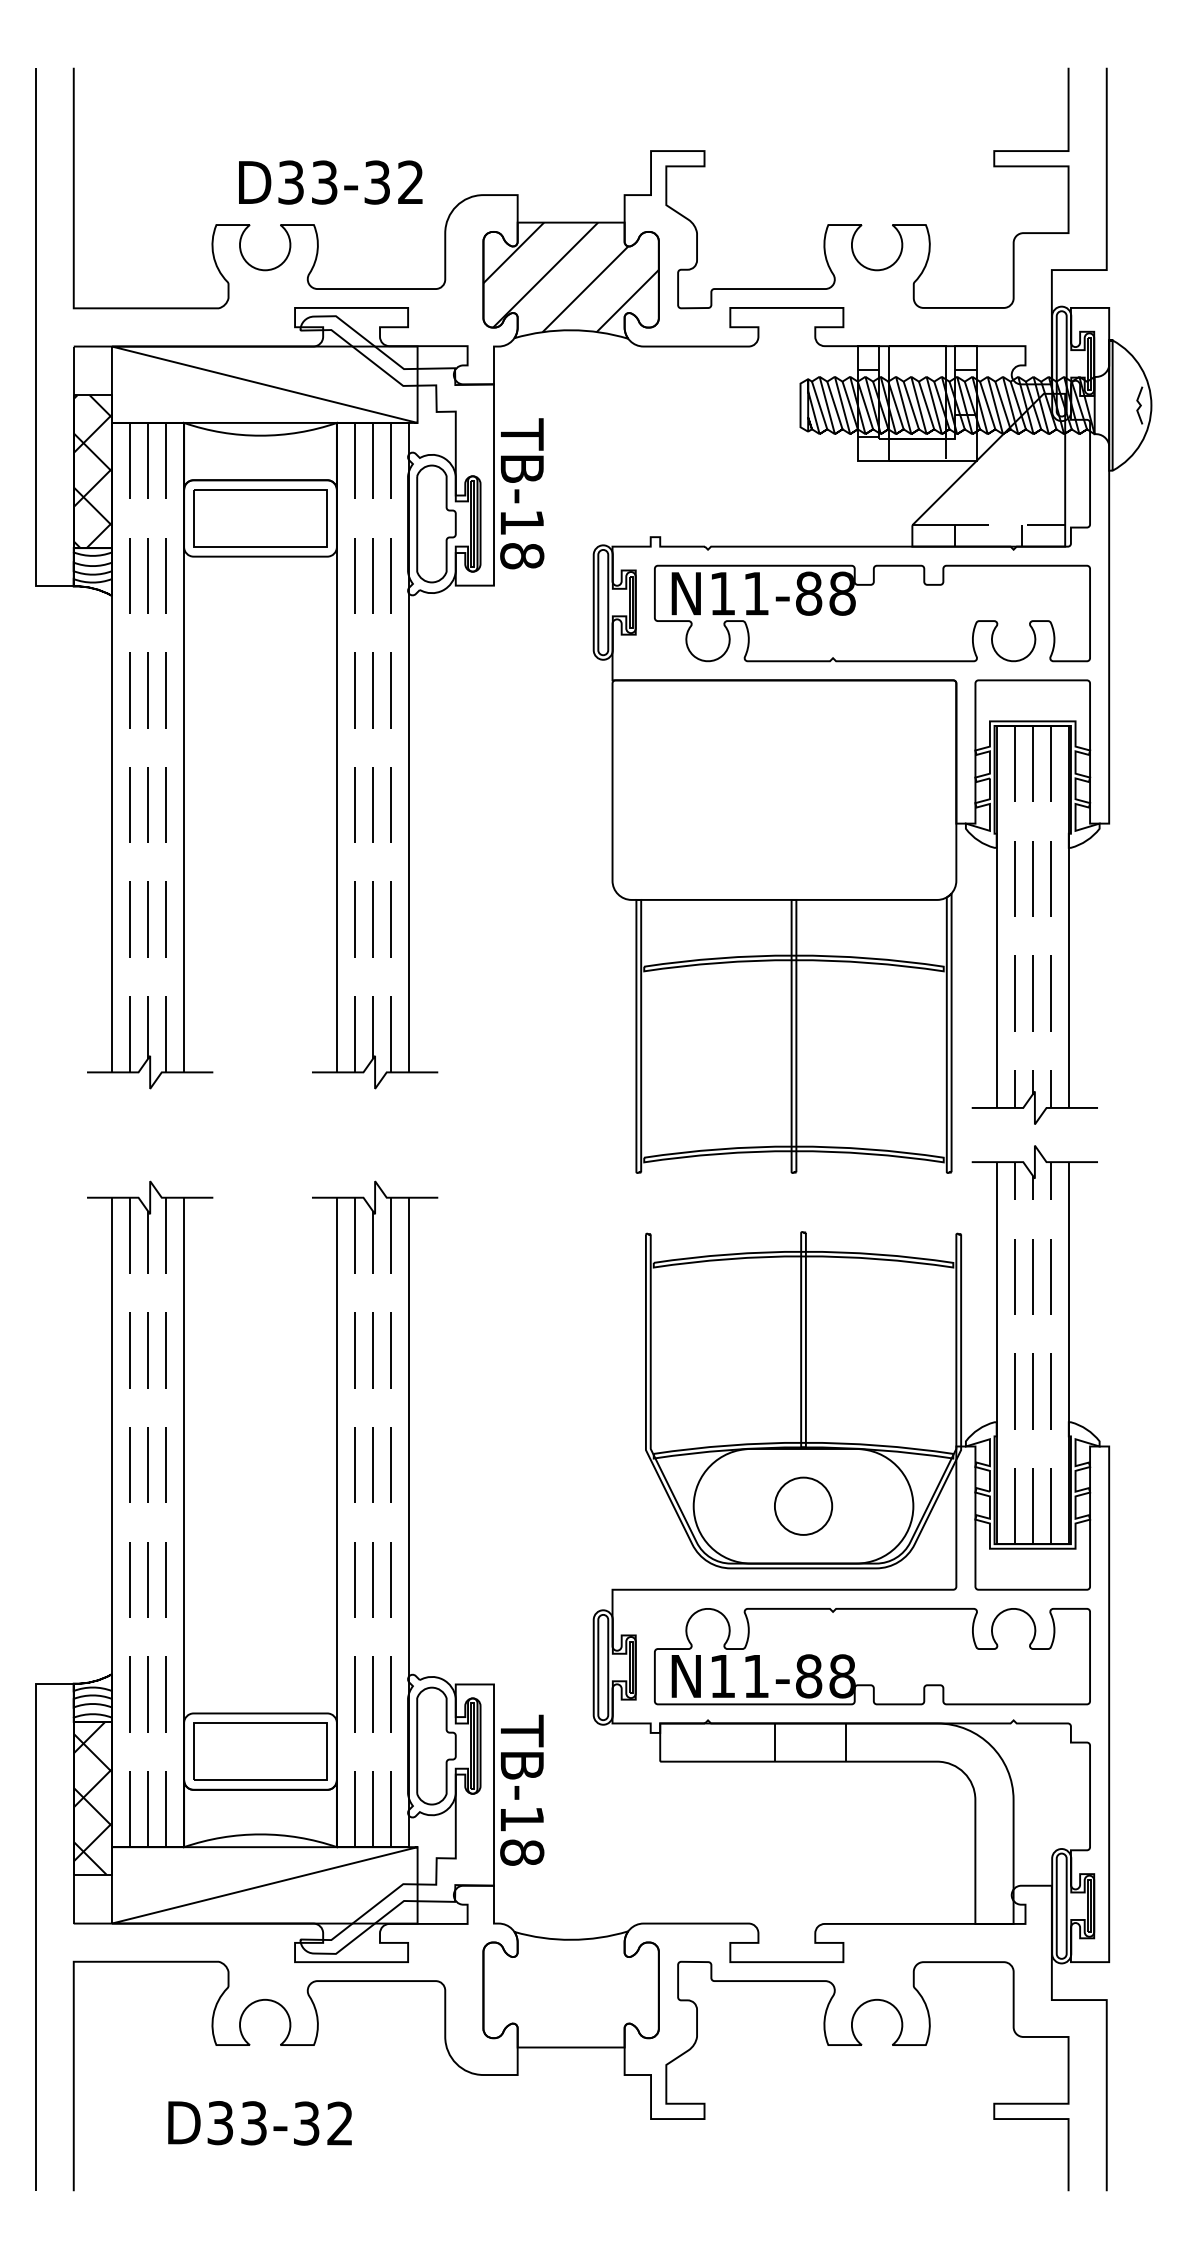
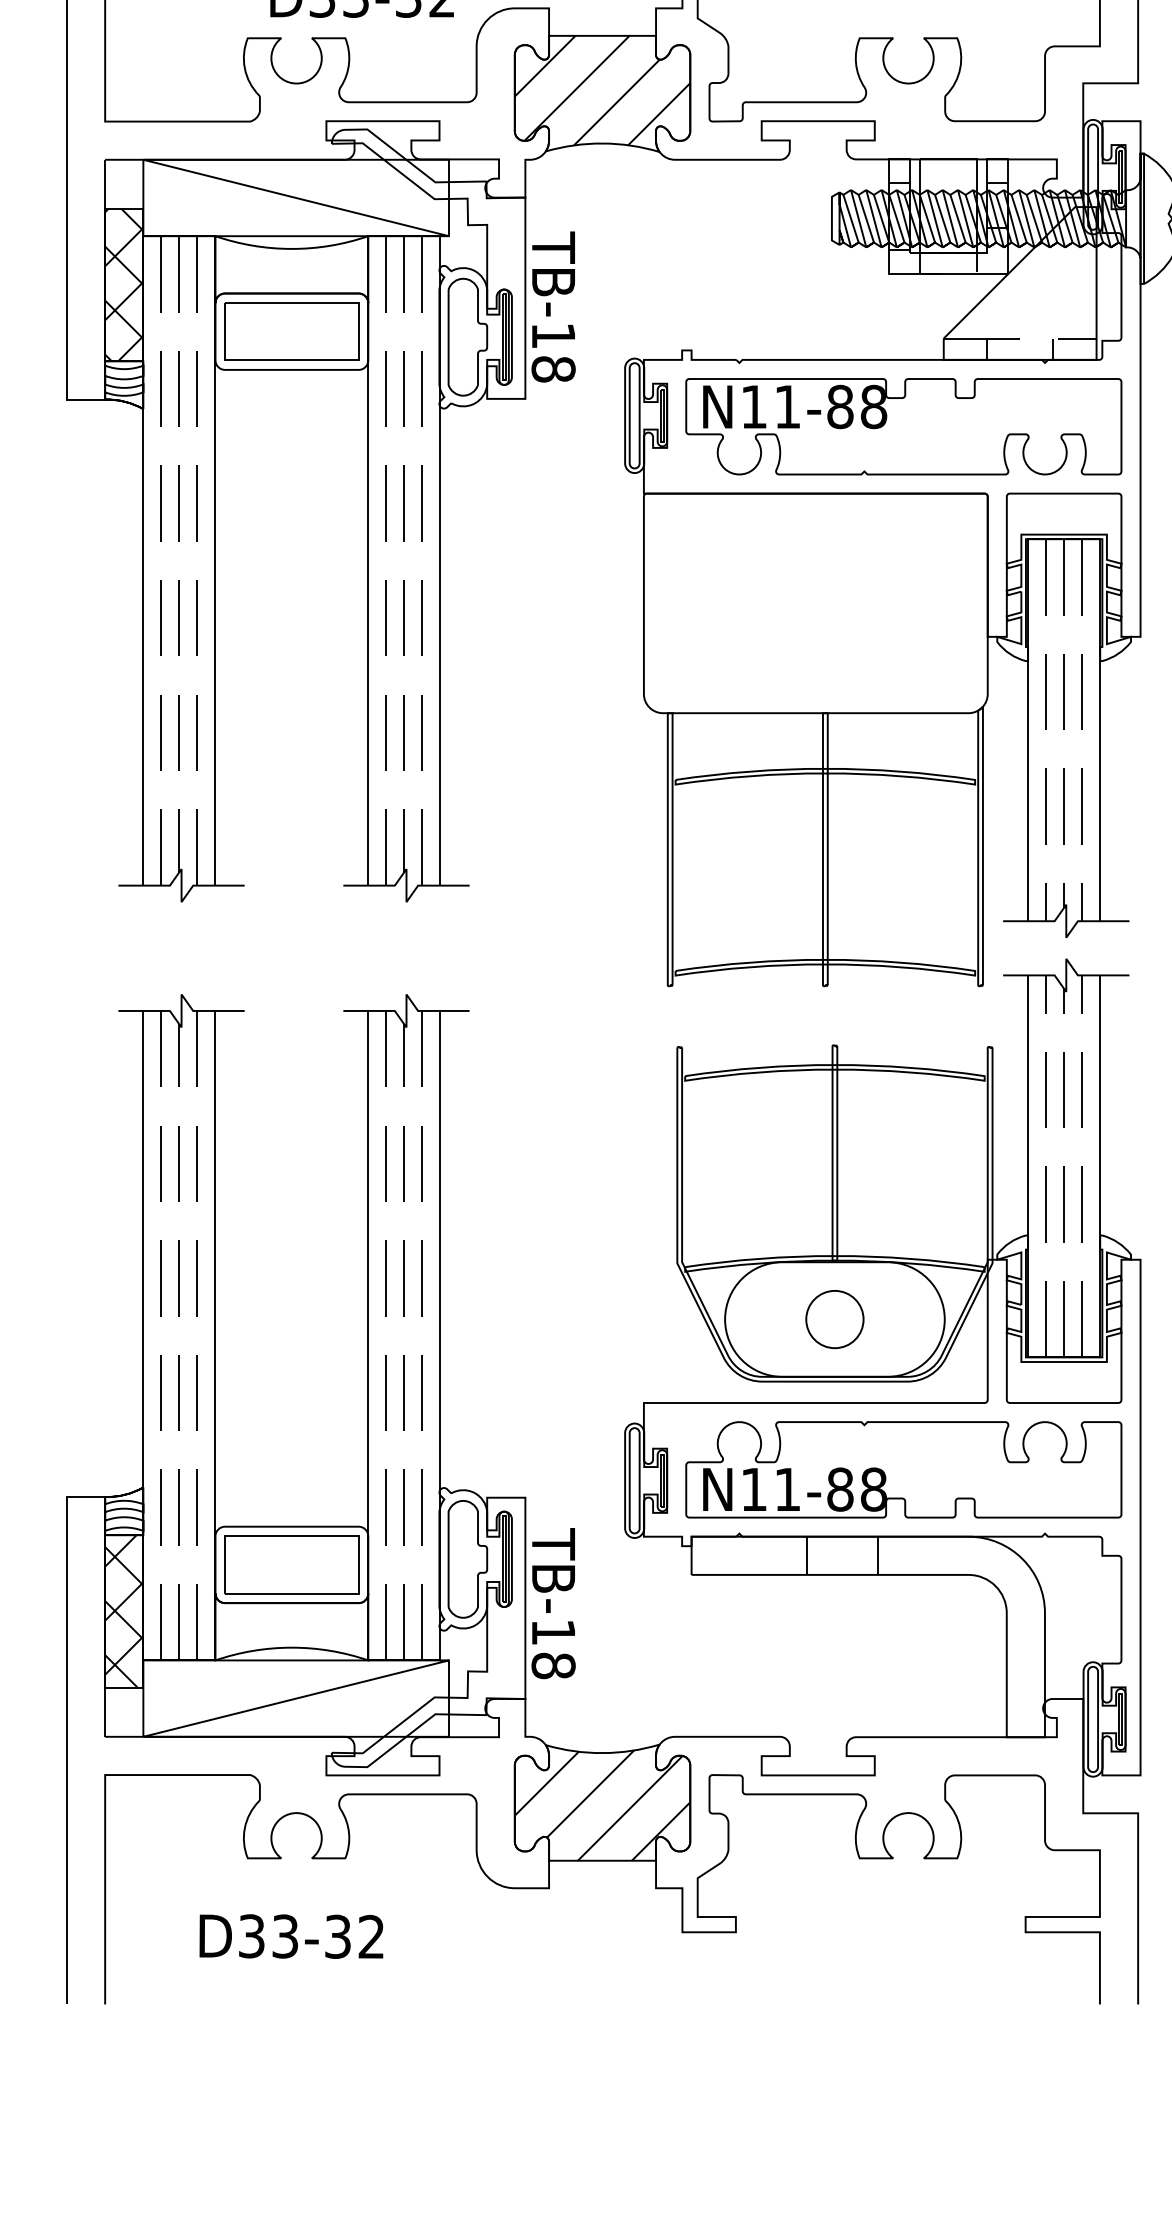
hatch: (570, 1992) -> (601, 1805), added

